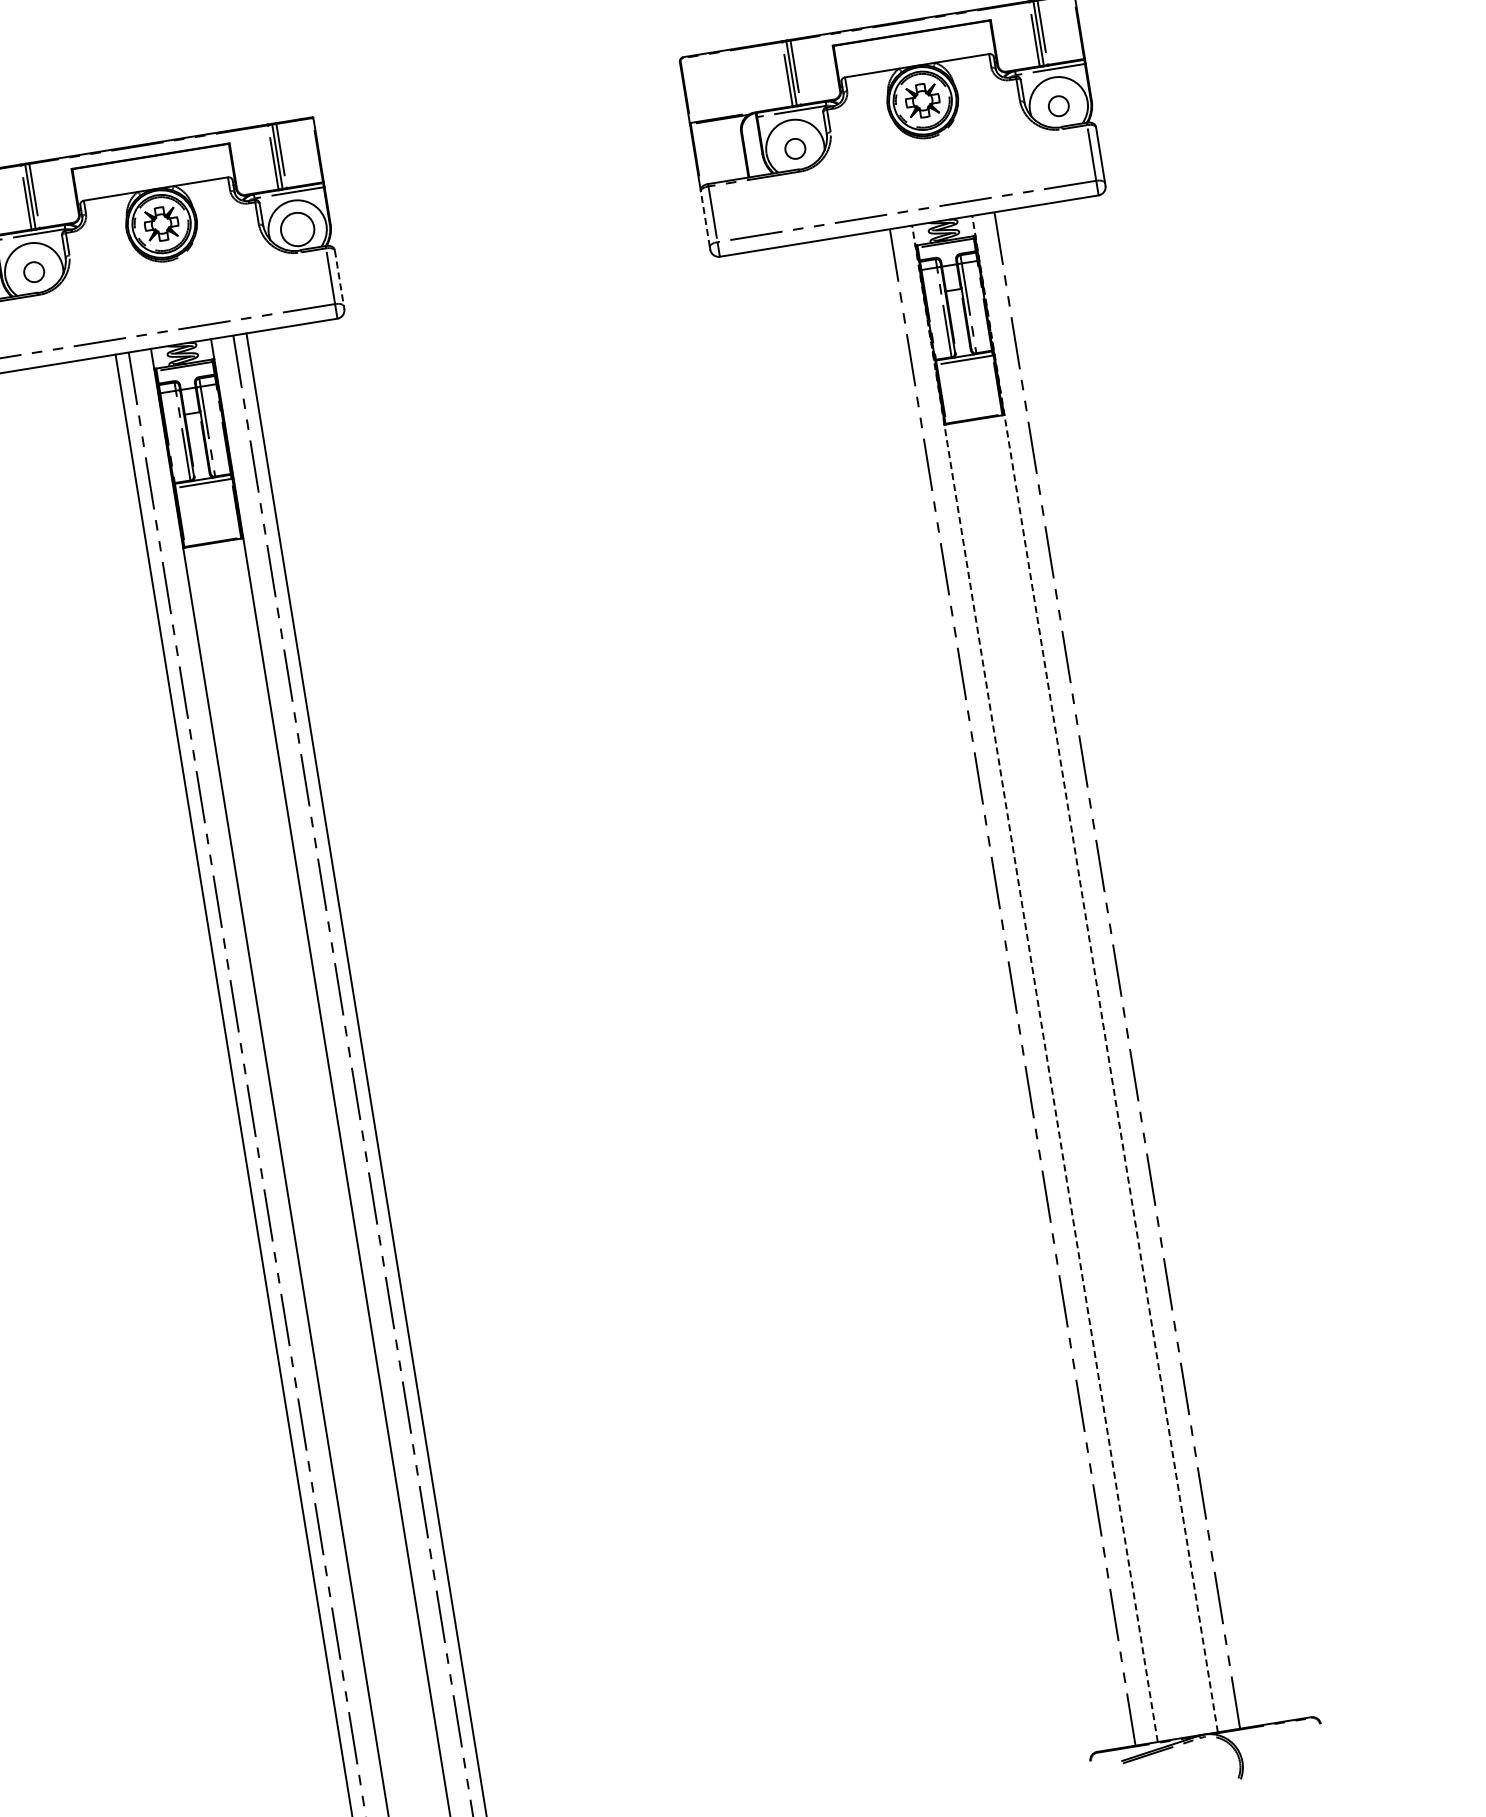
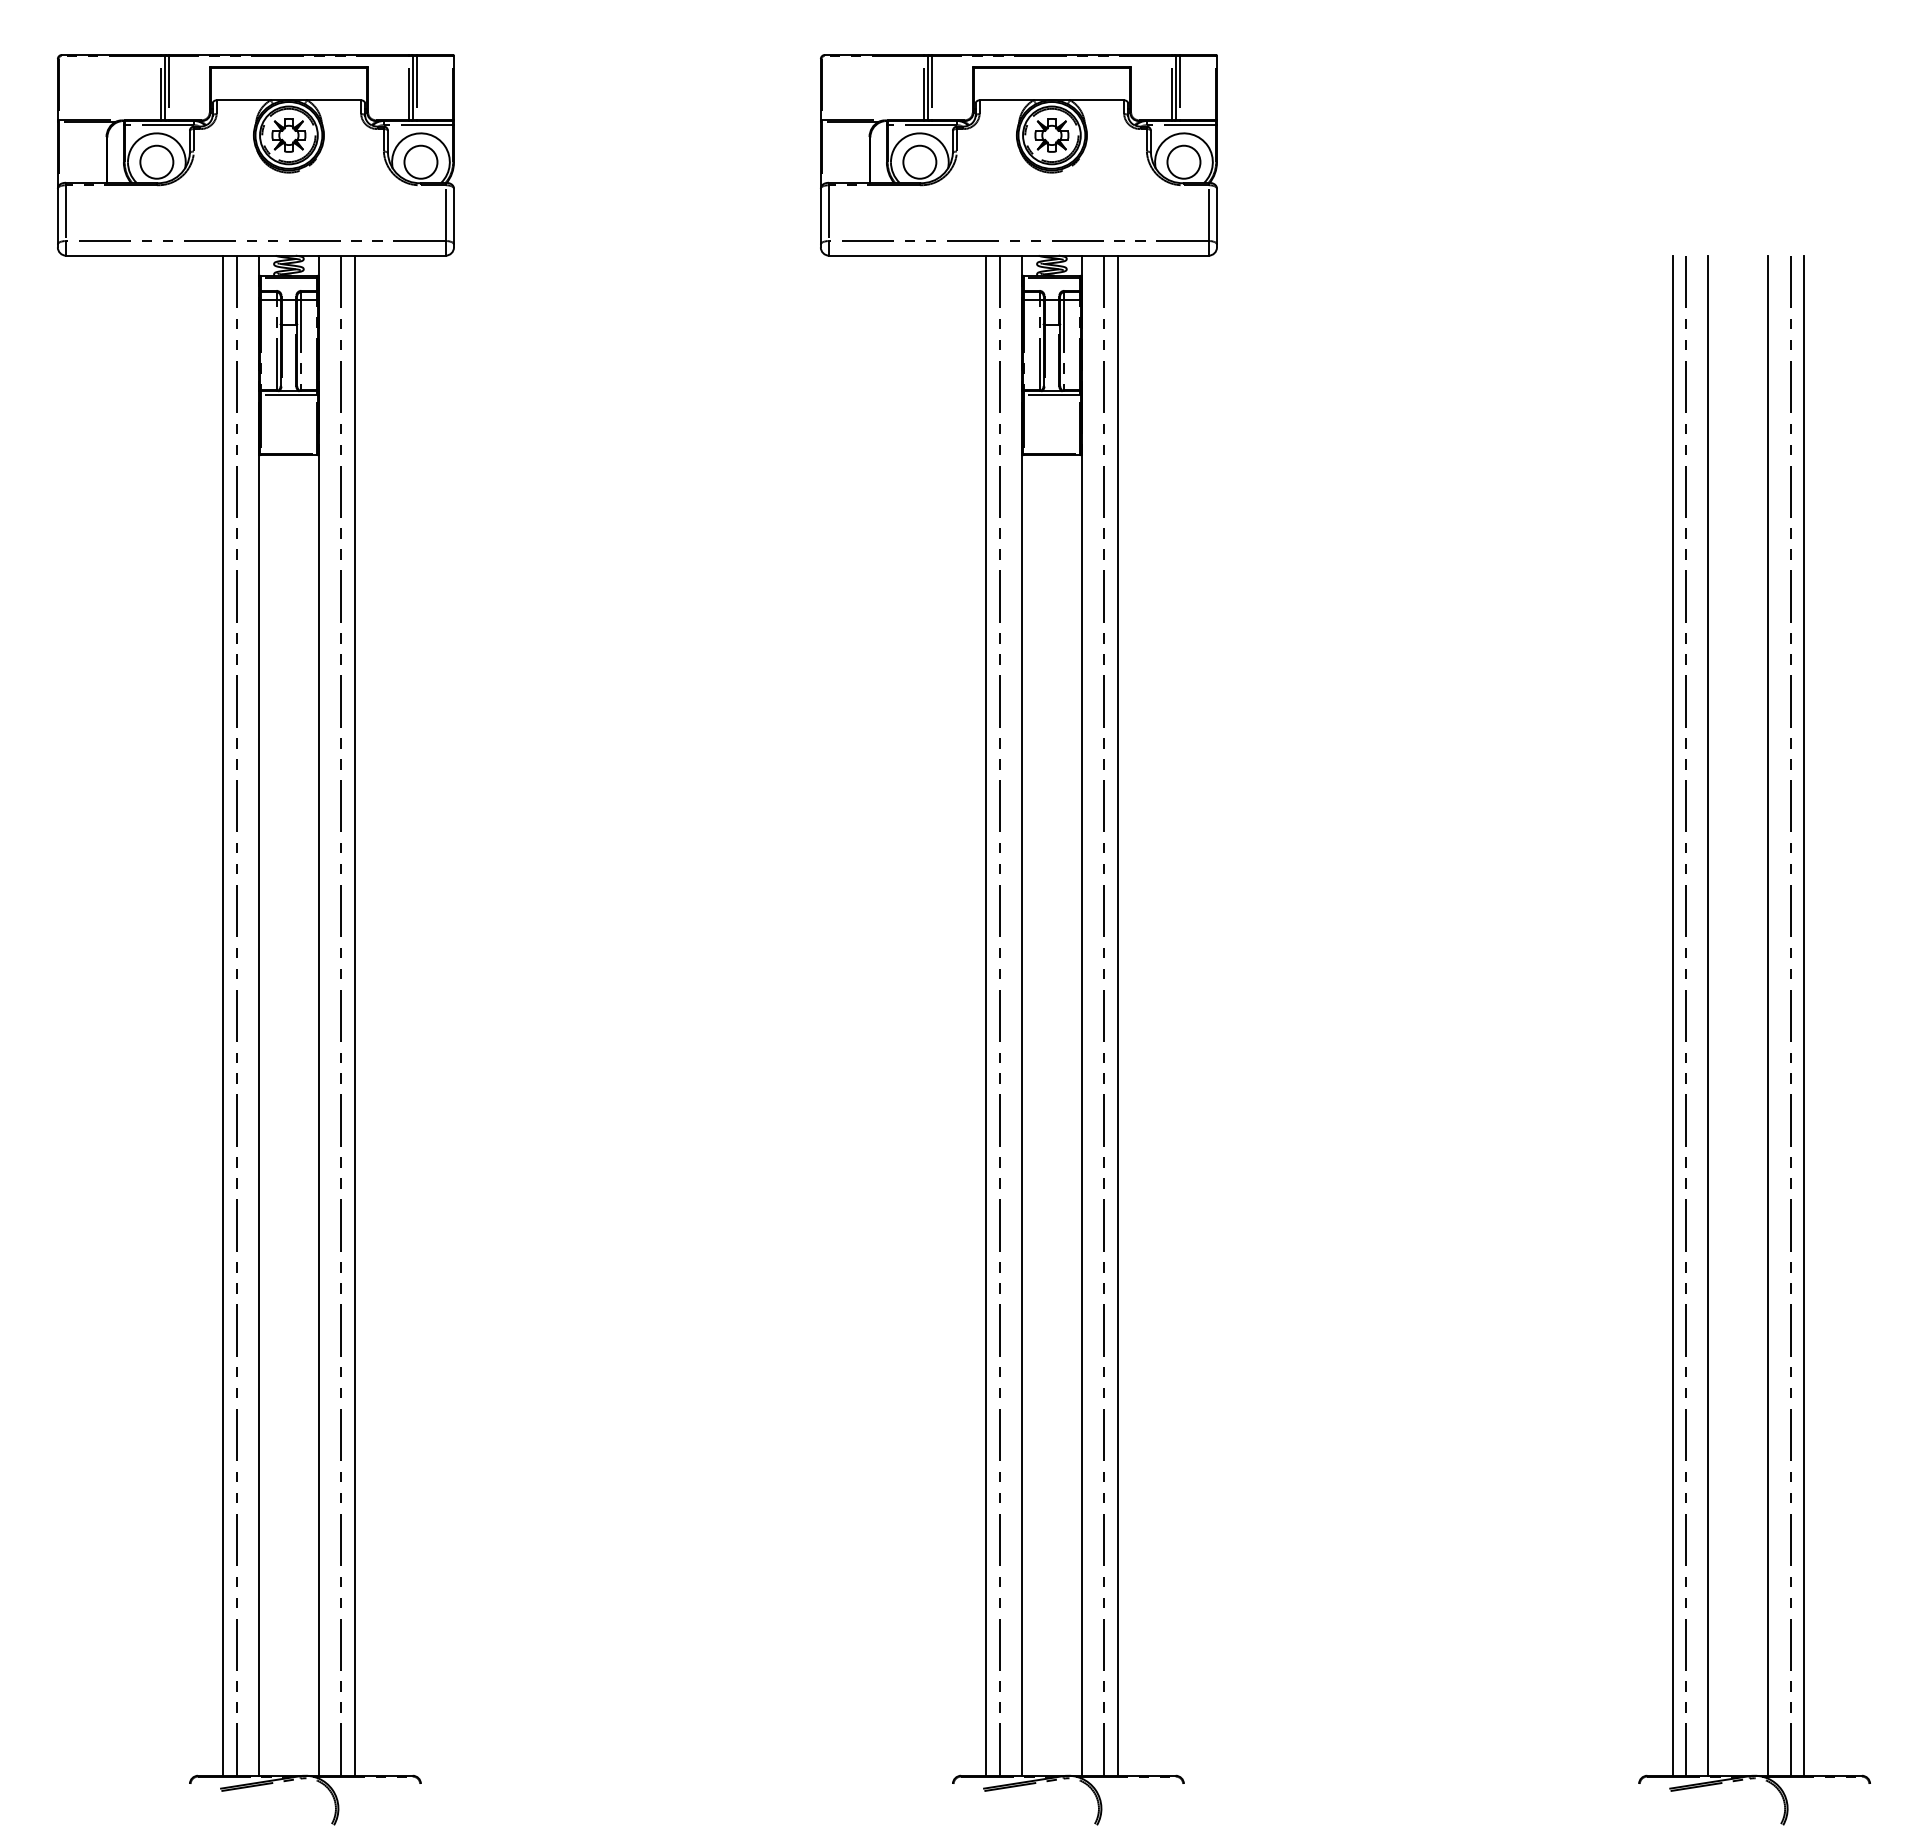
circle: (1058, 105) -> (1183, 161), size x1.67
circle: (794, 148) -> (919, 161), size x1.67
line: (705, 219) -> (820, 216), dashed -> solid
circle: (33, 271) -> (156, 161), size x1.67
line: (338, 278) -> (453, 216), dashed -> solid
line: (1130, 968) -> (1117, 1015), added
line: (1095, 973) -> (1082, 1015), dashed -> solid
line: (1034, 983) -> (1021, 1015), dashed -> solid
line: (999, 989) -> (986, 1015), added

